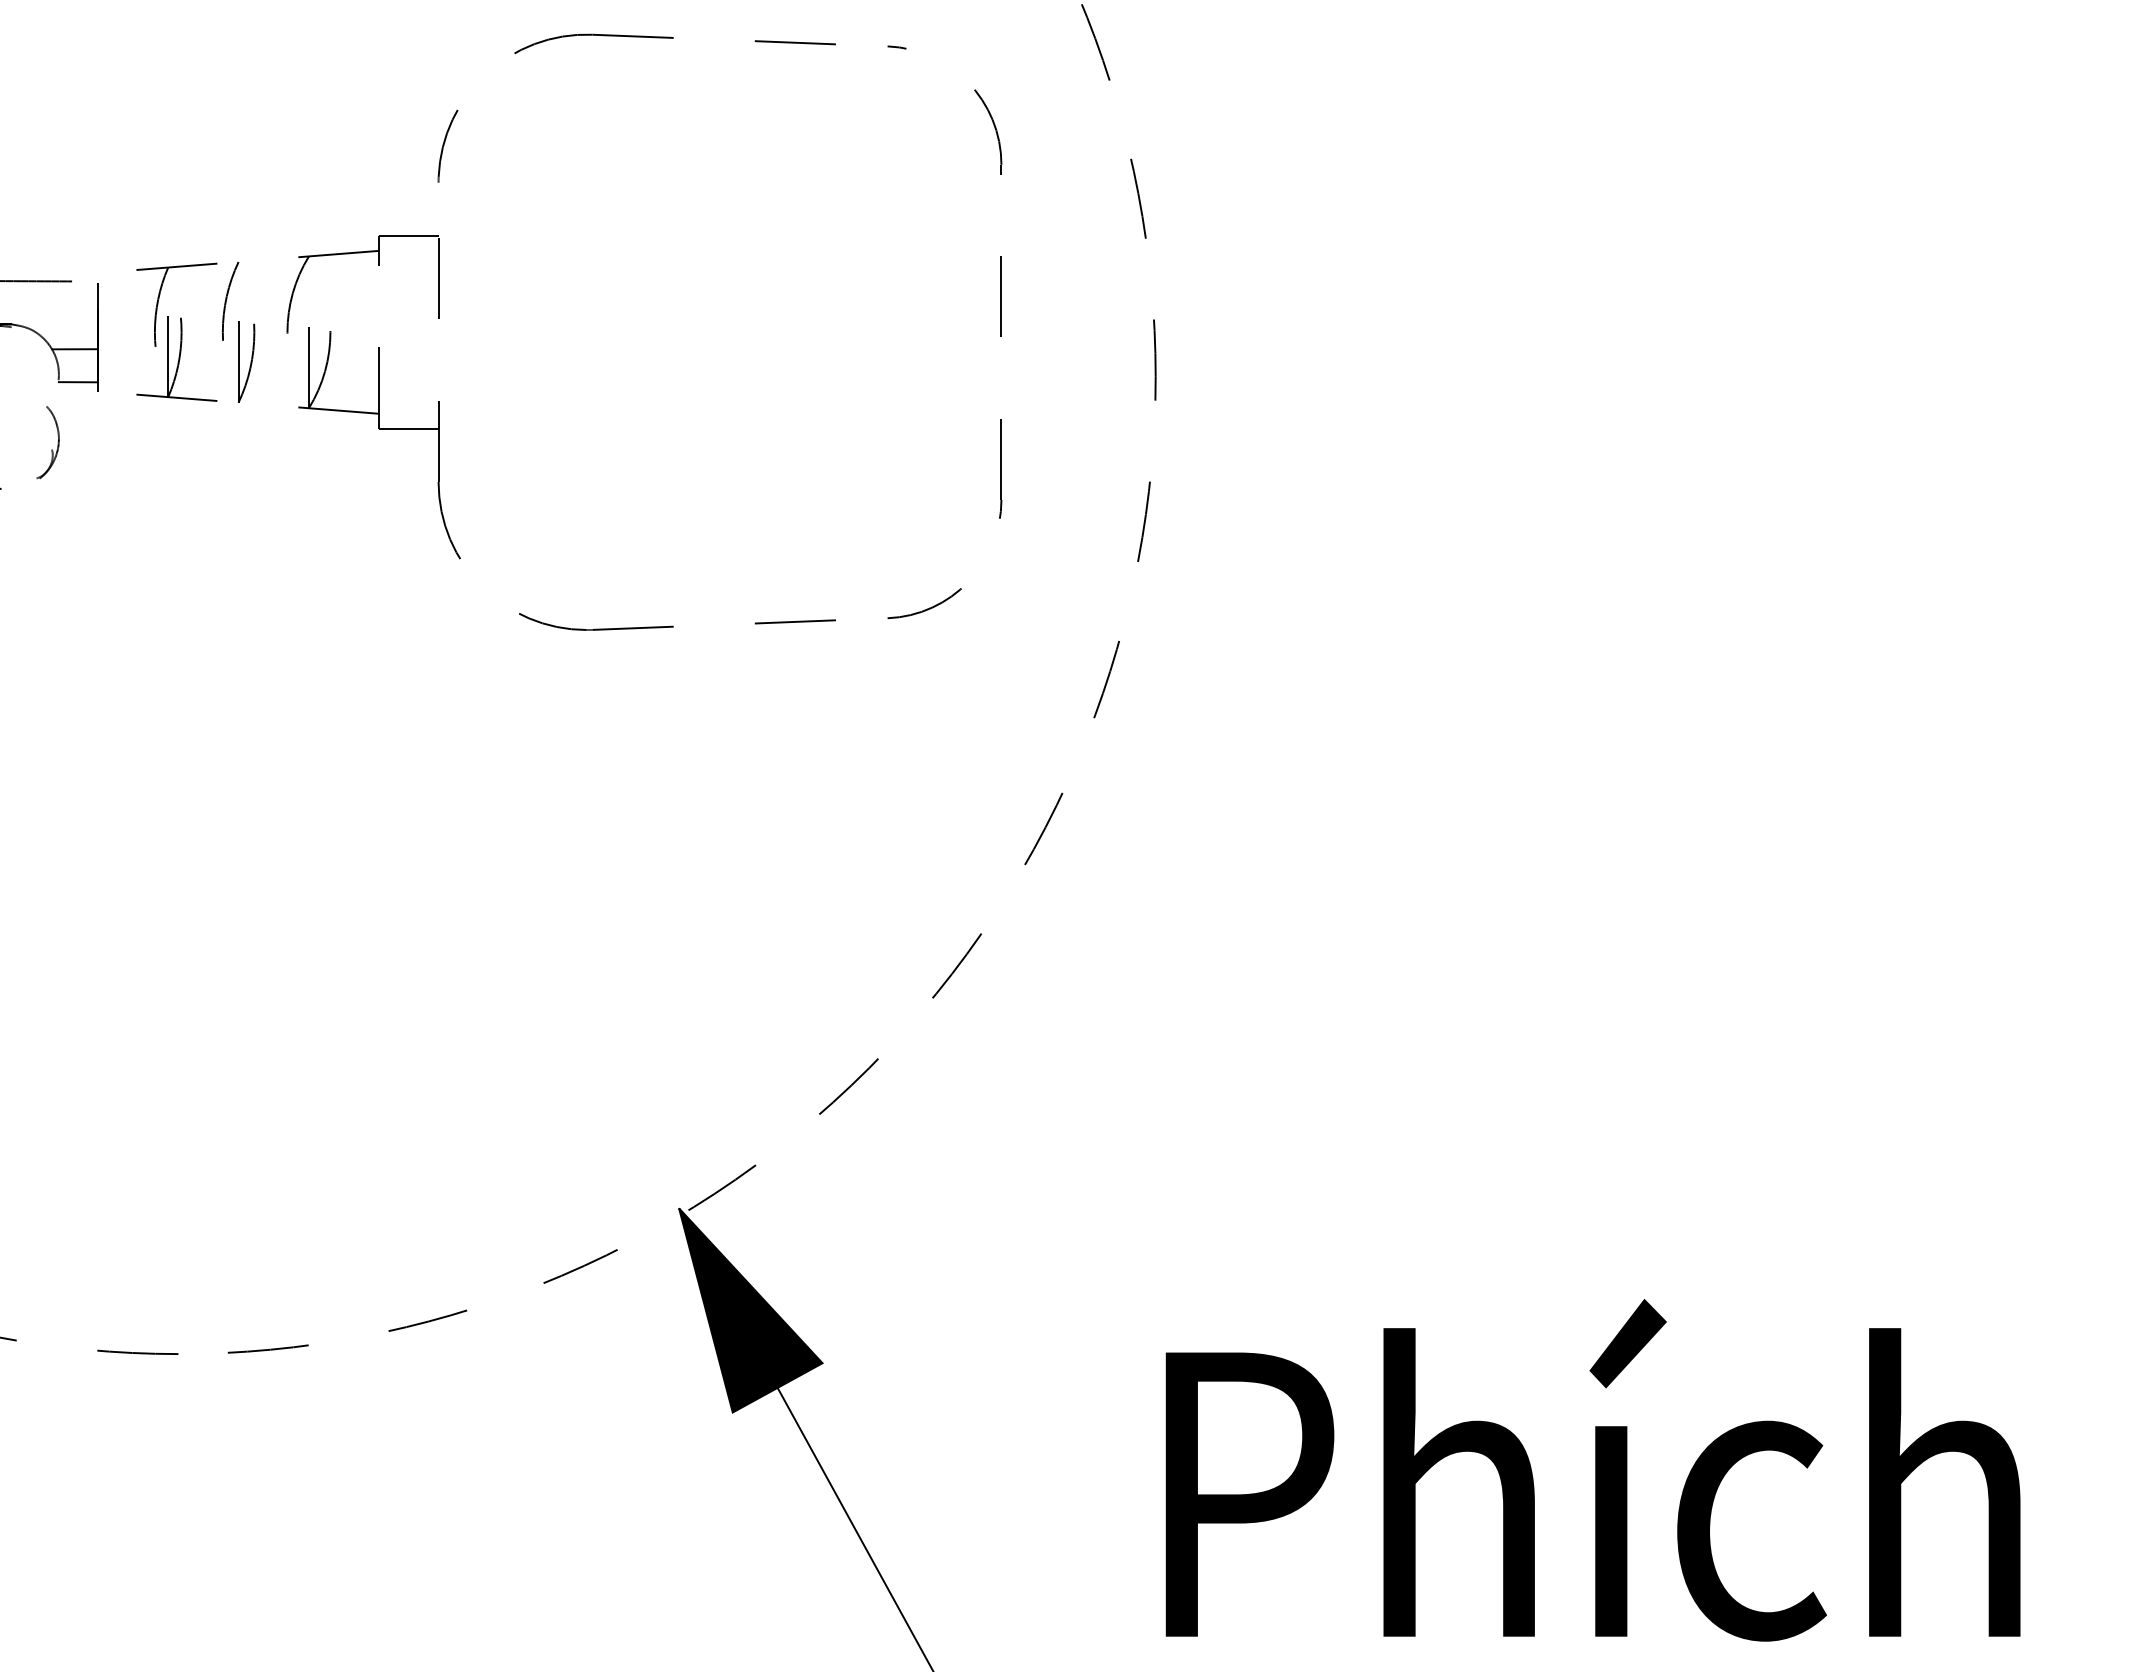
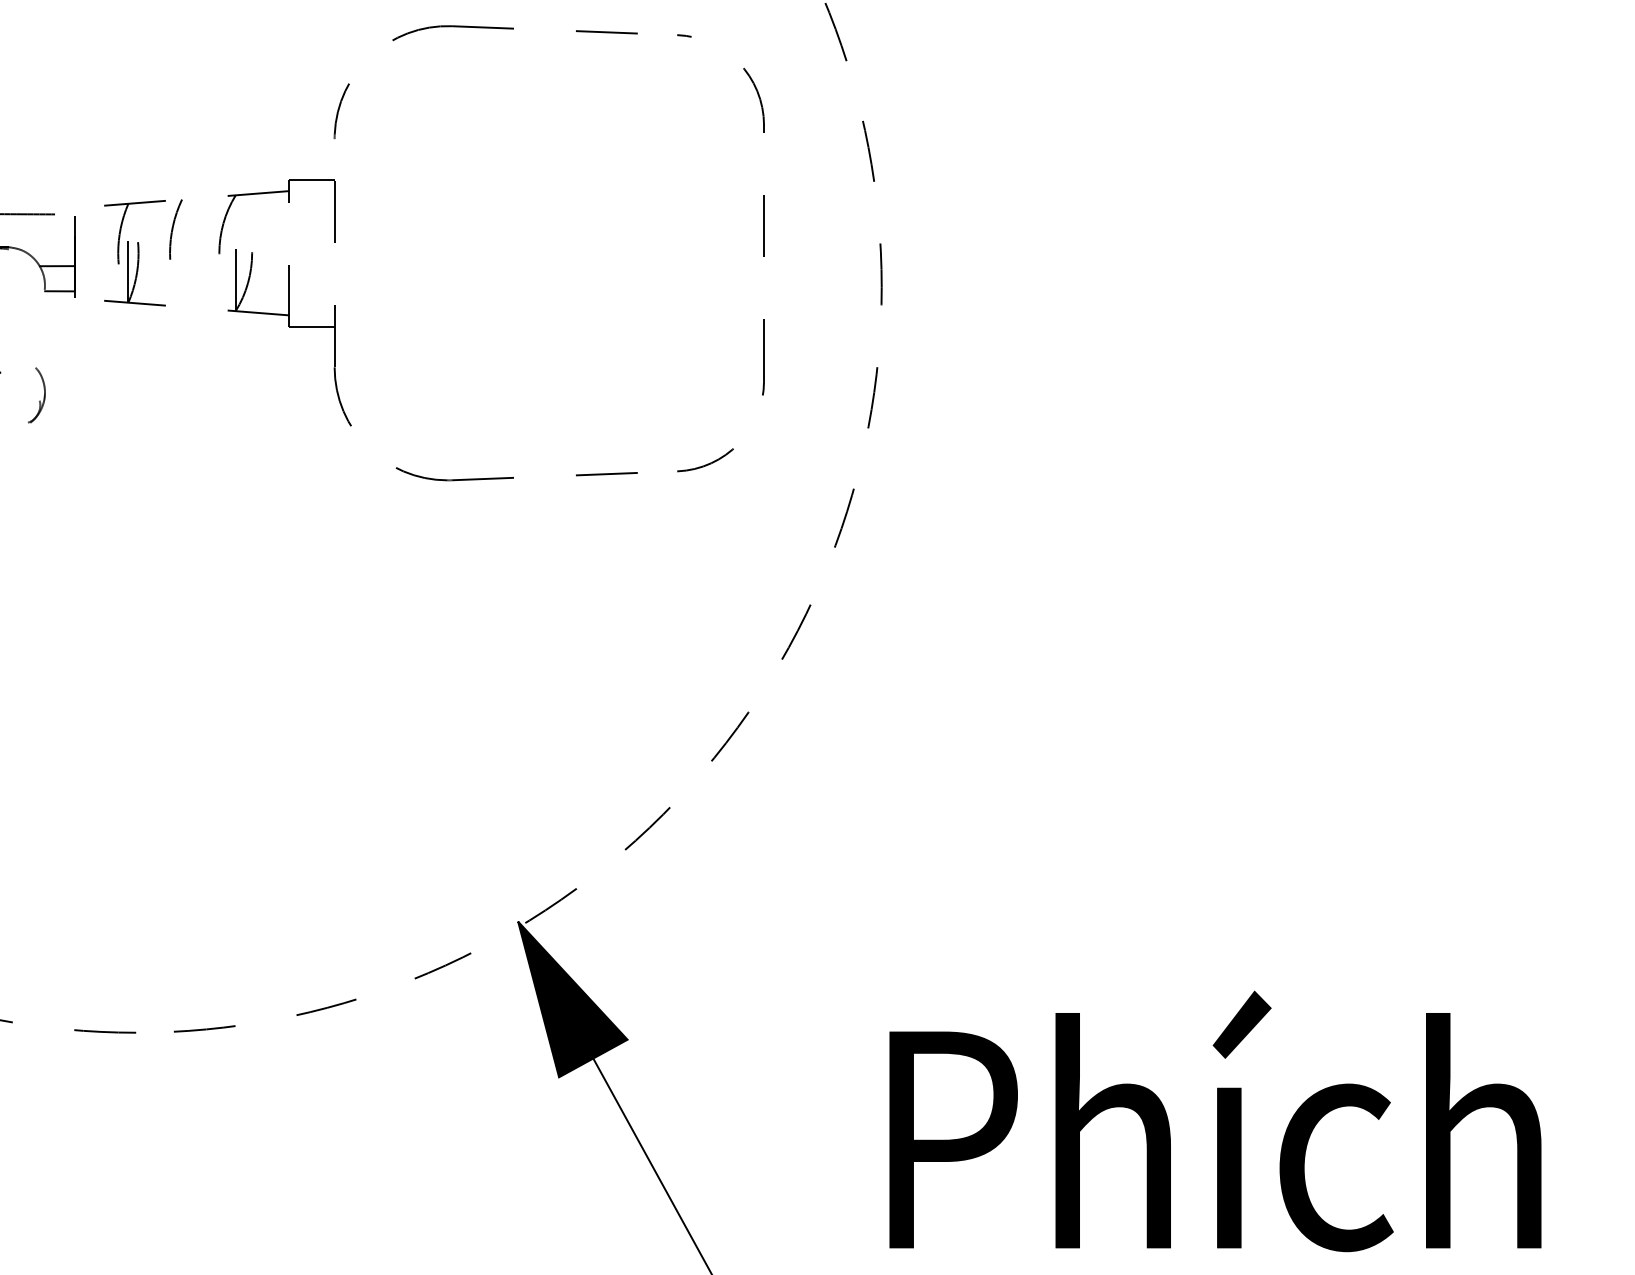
part: (246, 361) -> (188, 275), removed
part: (51, 449) -> (39, 400), moved

